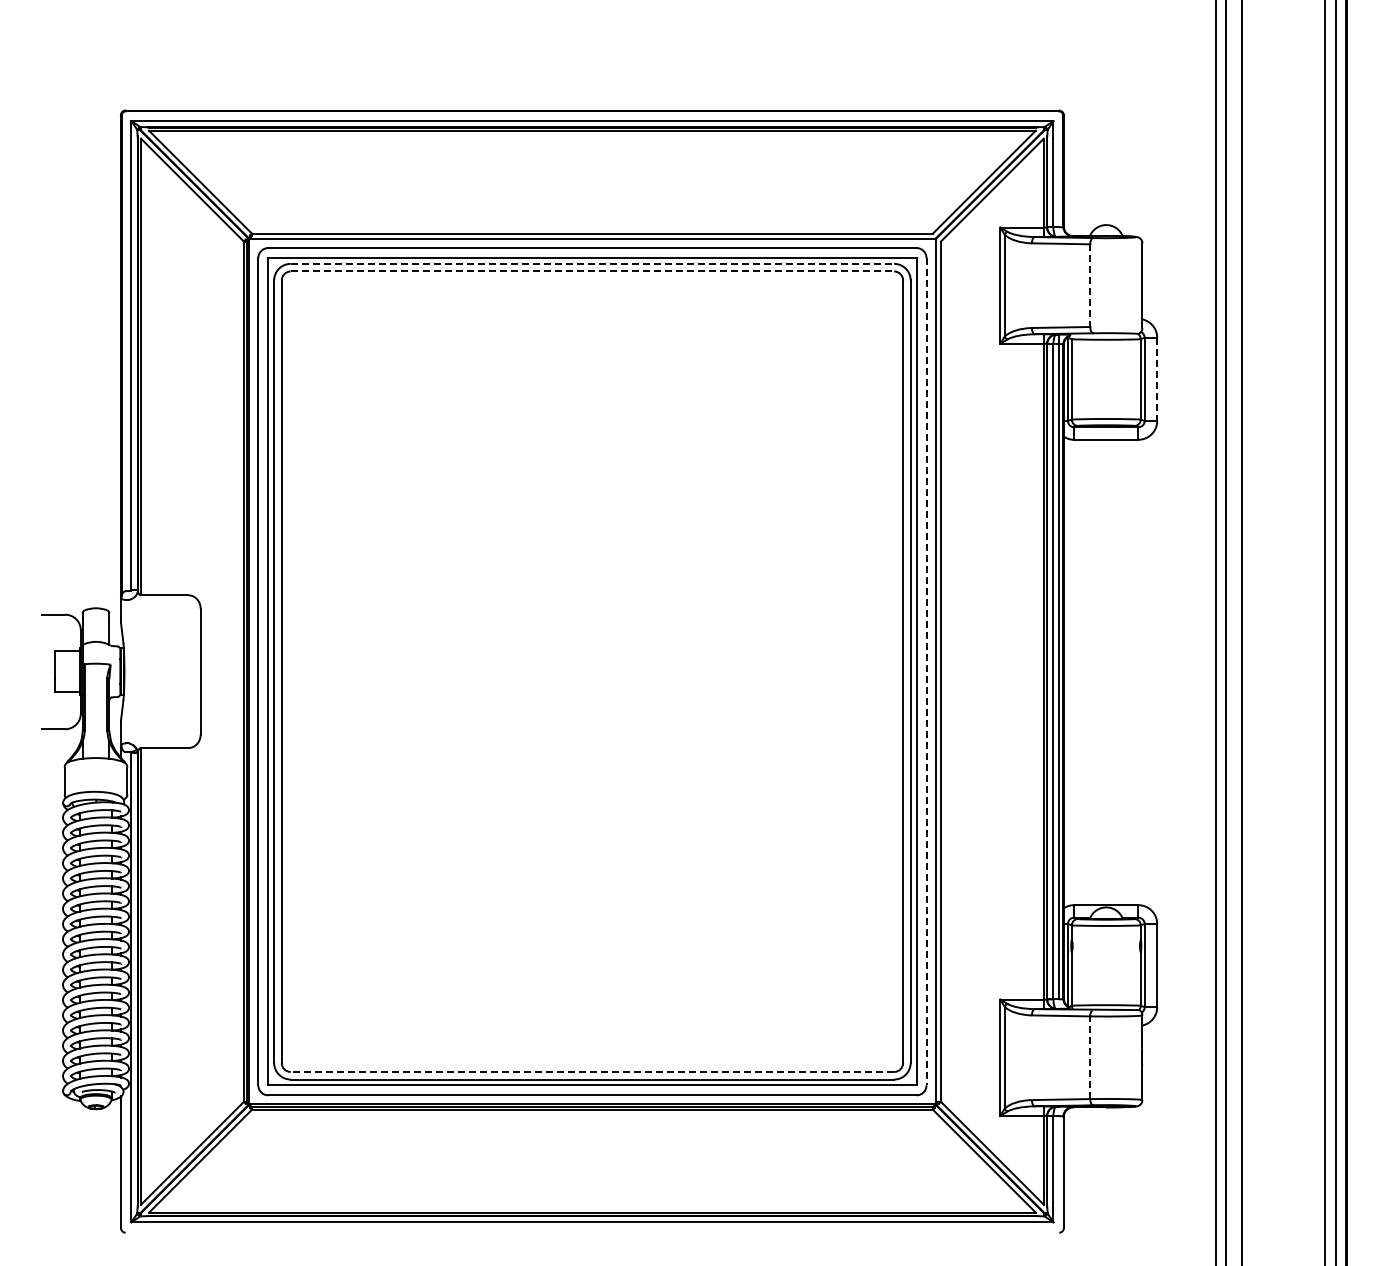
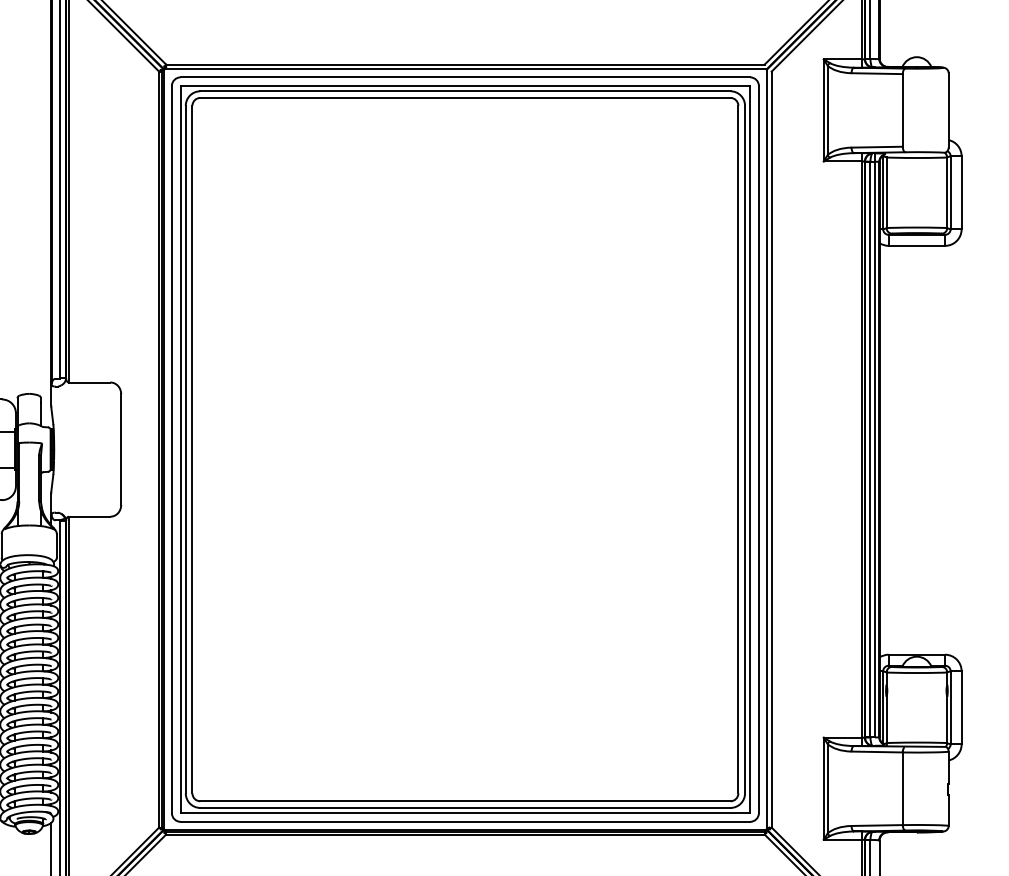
line: (592, 263) -> (465, 90), dashed -> solid
line: (592, 271) -> (465, 97), dashed -> solid
line: (1090, 286) -> (903, 111), dashed -> solid
line: (1157, 379) -> (961, 192), dashed -> solid
line: (926, 671) -> (758, 449), dashed -> solid
line: (1090, 1057) -> (903, 788), dashed -> solid
line: (592, 1071) -> (465, 800), dashed -> solid

